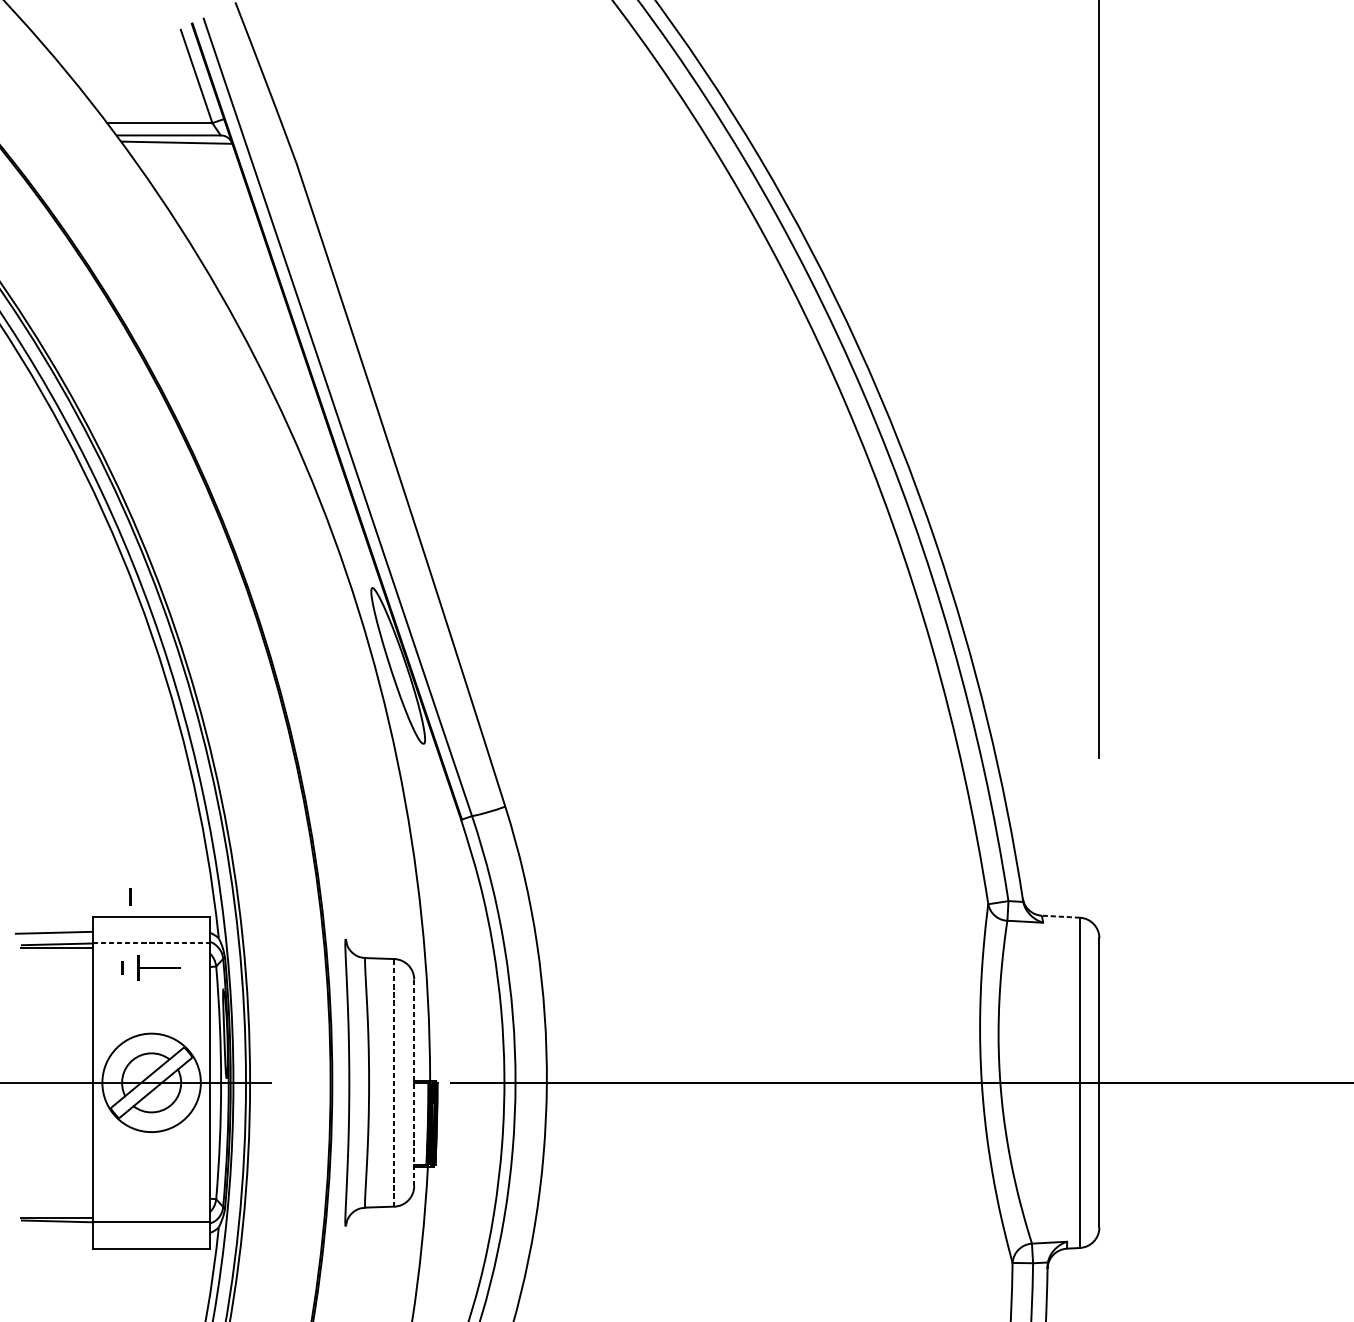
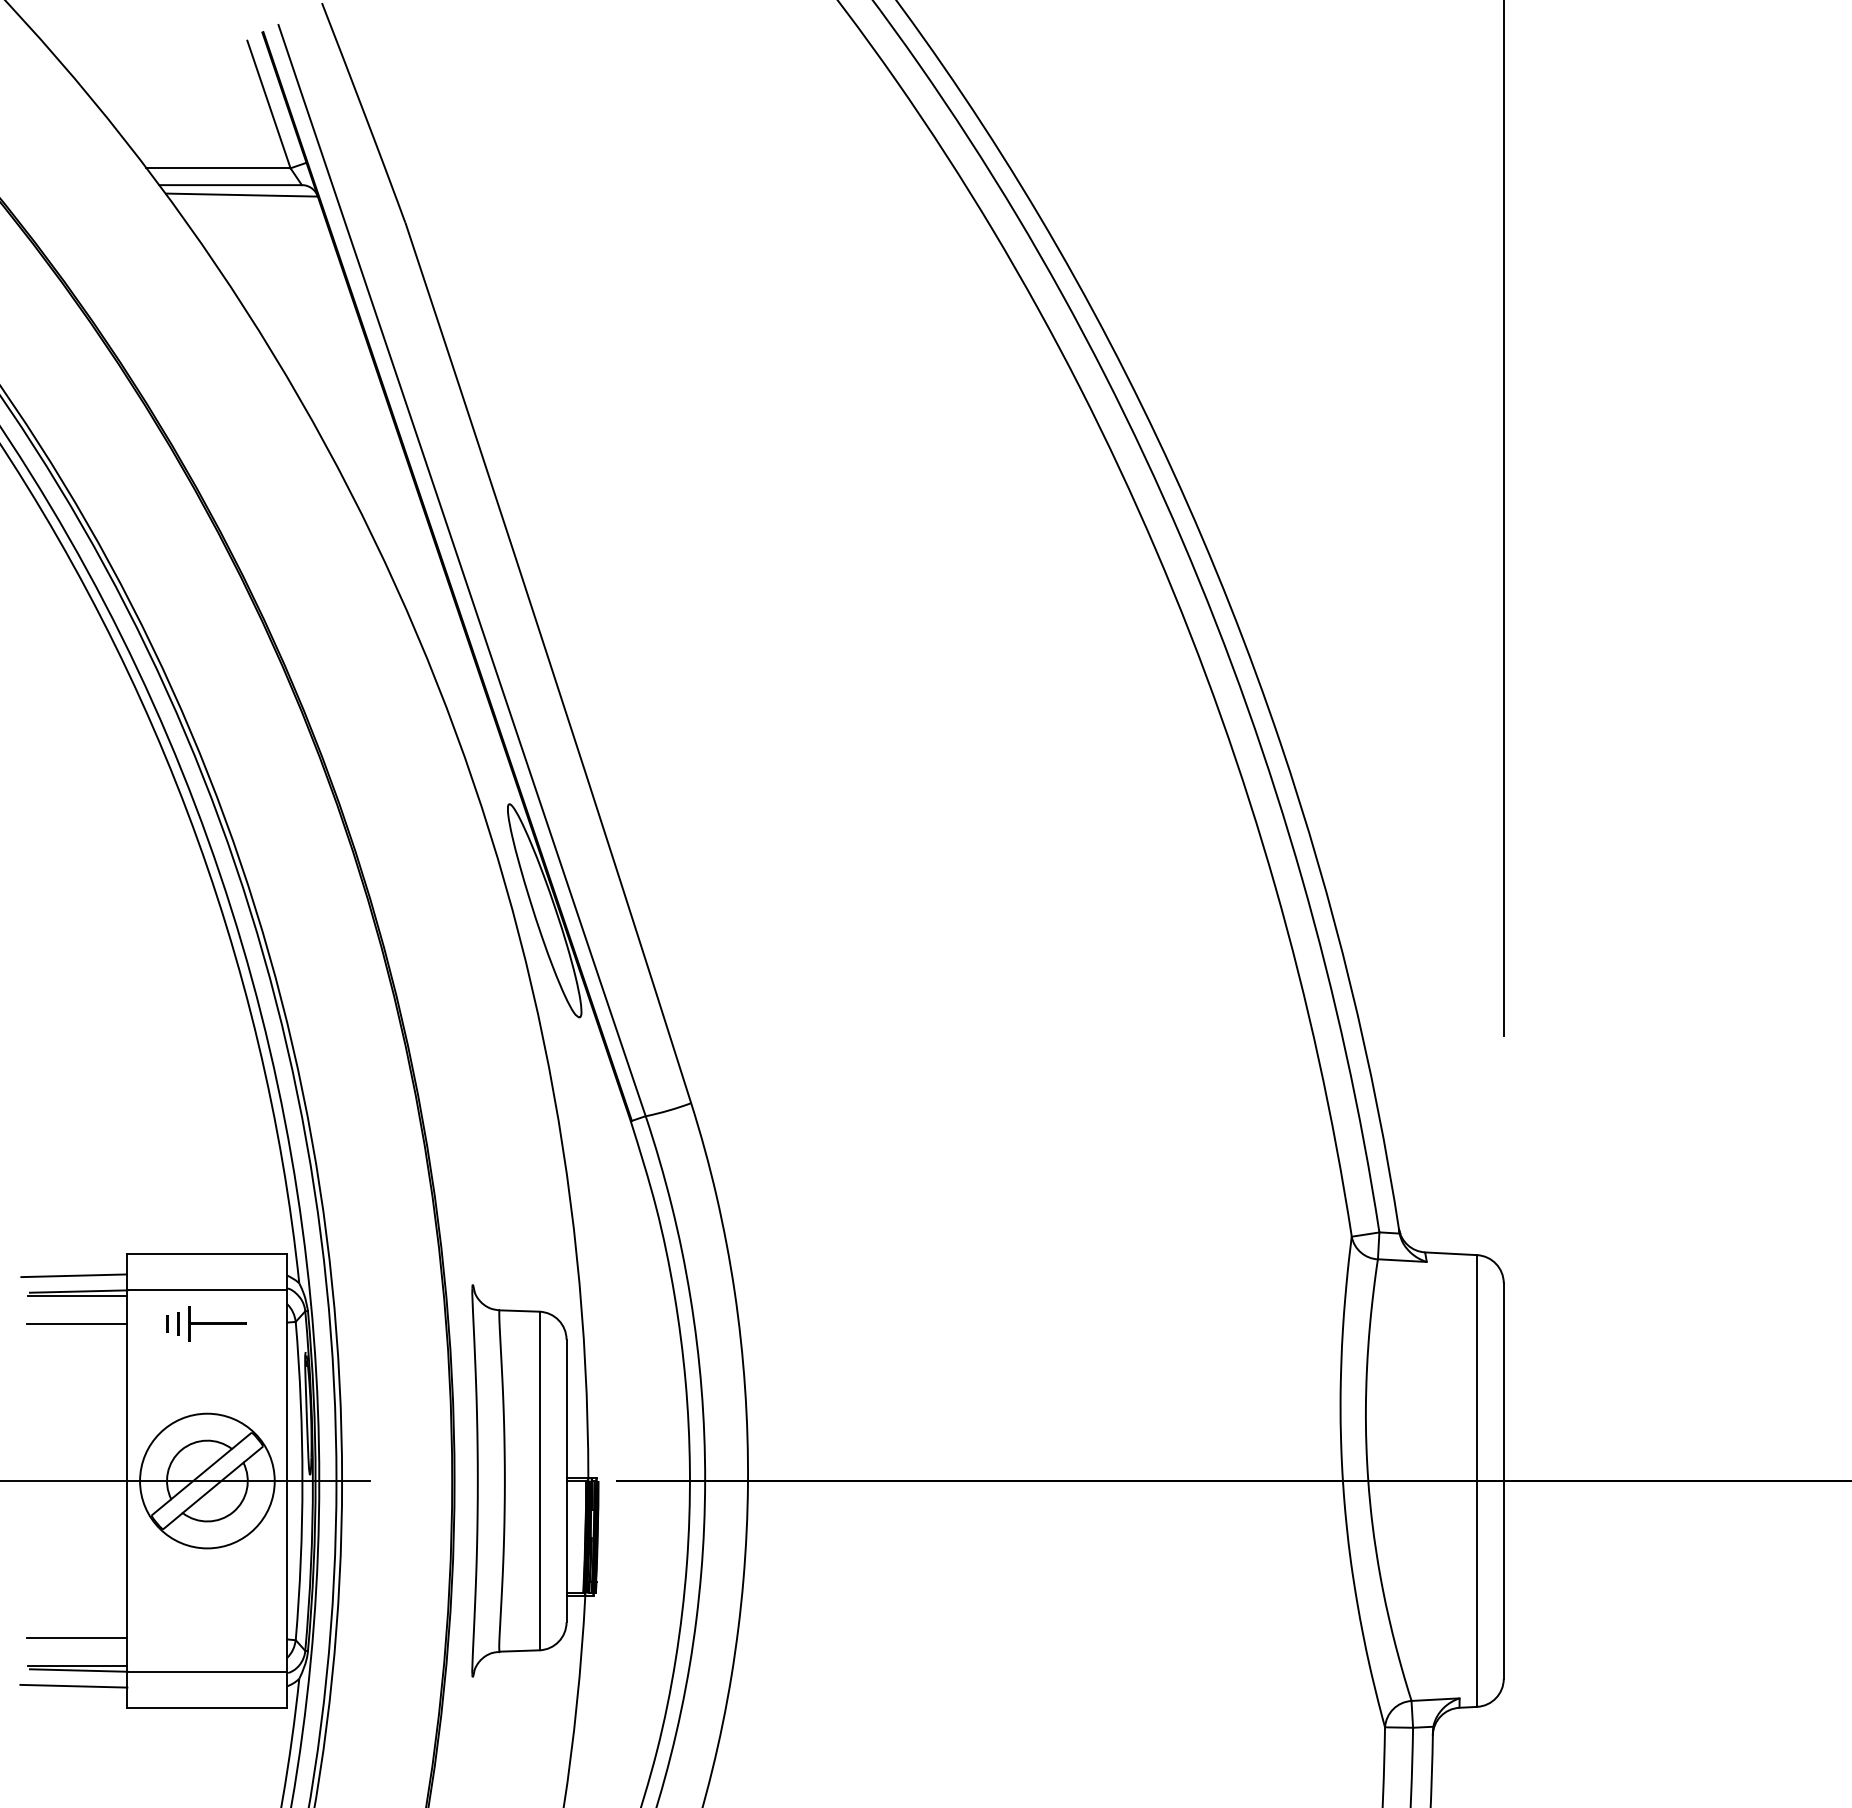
line: (130, 896) -> (178, 1323), moved
line: (1060, 916) -> (1450, 1253), dashed -> solid
line: (151, 943) -> (207, 1290), dashed -> solid
line: (56, 968) -> (77, 1324), added
line: (394, 1082) -> (539, 1480), dashed -> solid
line: (414, 1083) -> (566, 1481), dashed -> solid
line: (56, 1197) -> (77, 1637), added
line: (53, 1232) -> (73, 1685), added

